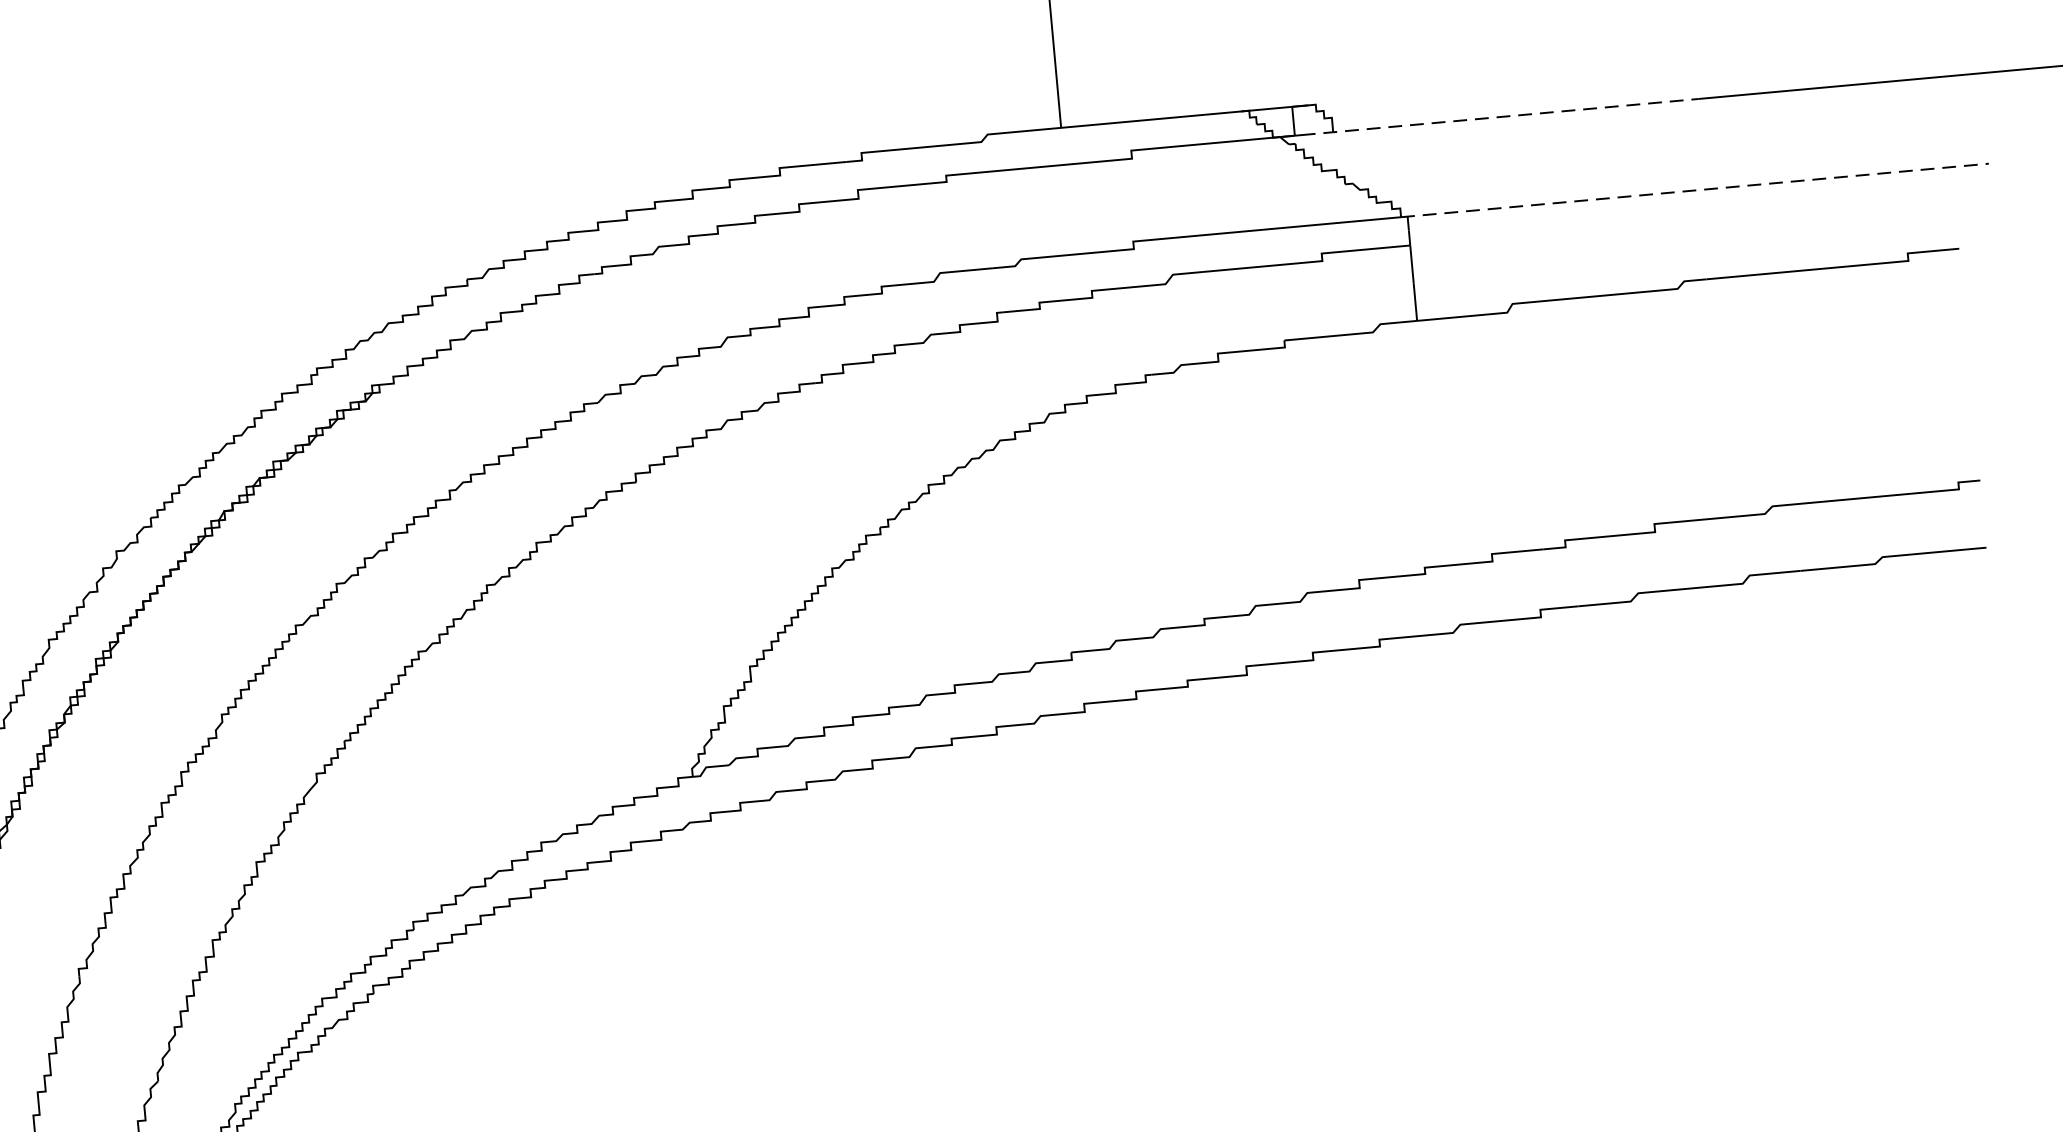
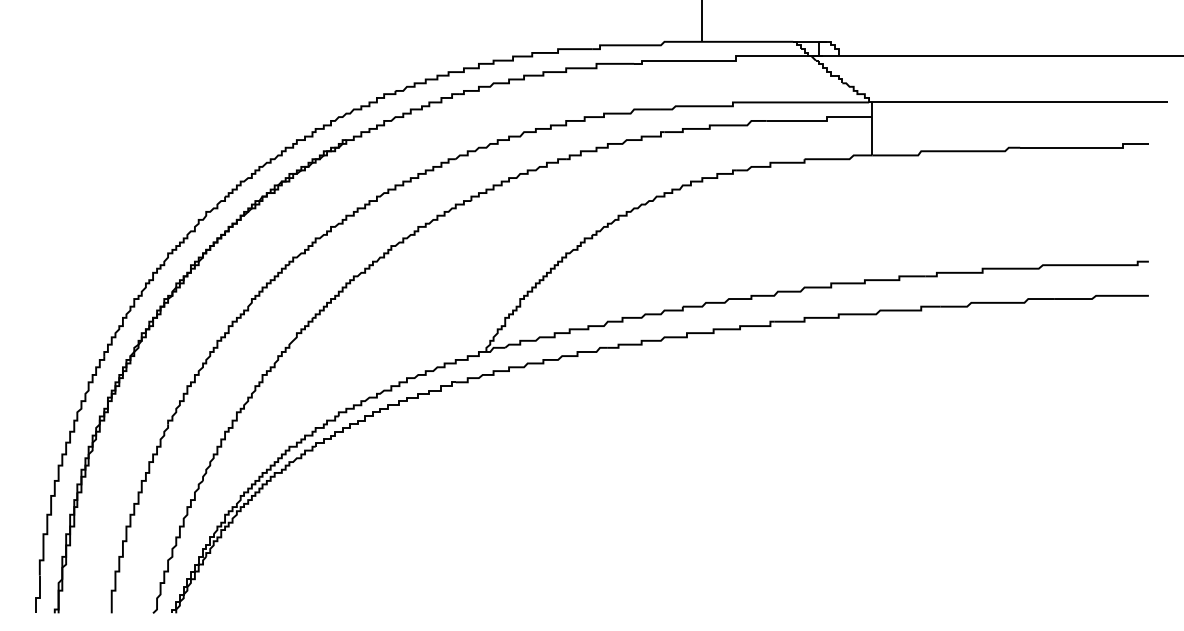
line: (1490, 117) -> (918, 56), dashed -> solid
line: (1695, 190) -> (1018, 102), dashed -> solid

